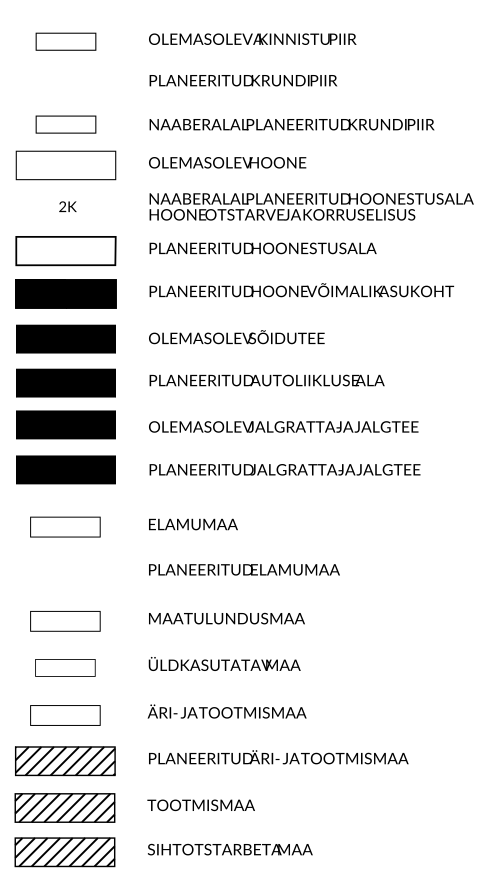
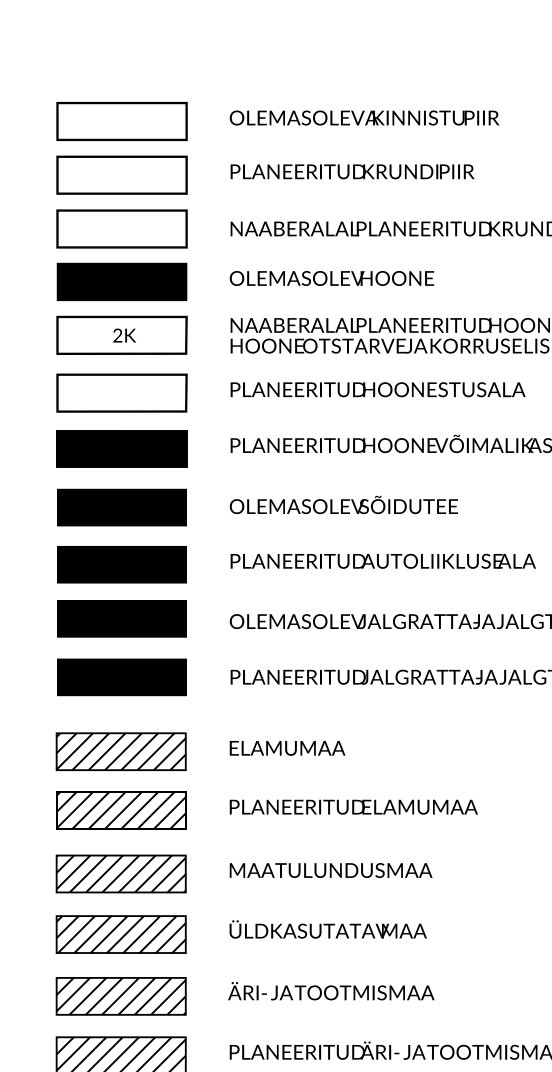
part: (65, 41) -> (121, 120), size x1.67
part: (65, 83) -> (121, 175), added
part: (65, 124) -> (121, 228), size x1.67
fill: (65, 165) -> (121, 282), added
part: (65, 206) -> (121, 335), added
part: (65, 526) -> (121, 750), size x1.43
part: (65, 572) -> (121, 810), added
part: (65, 621) -> (121, 874), size x1.43
part: (65, 667) -> (121, 934), size x1.67
part: (65, 715) -> (121, 996), size x1.43

